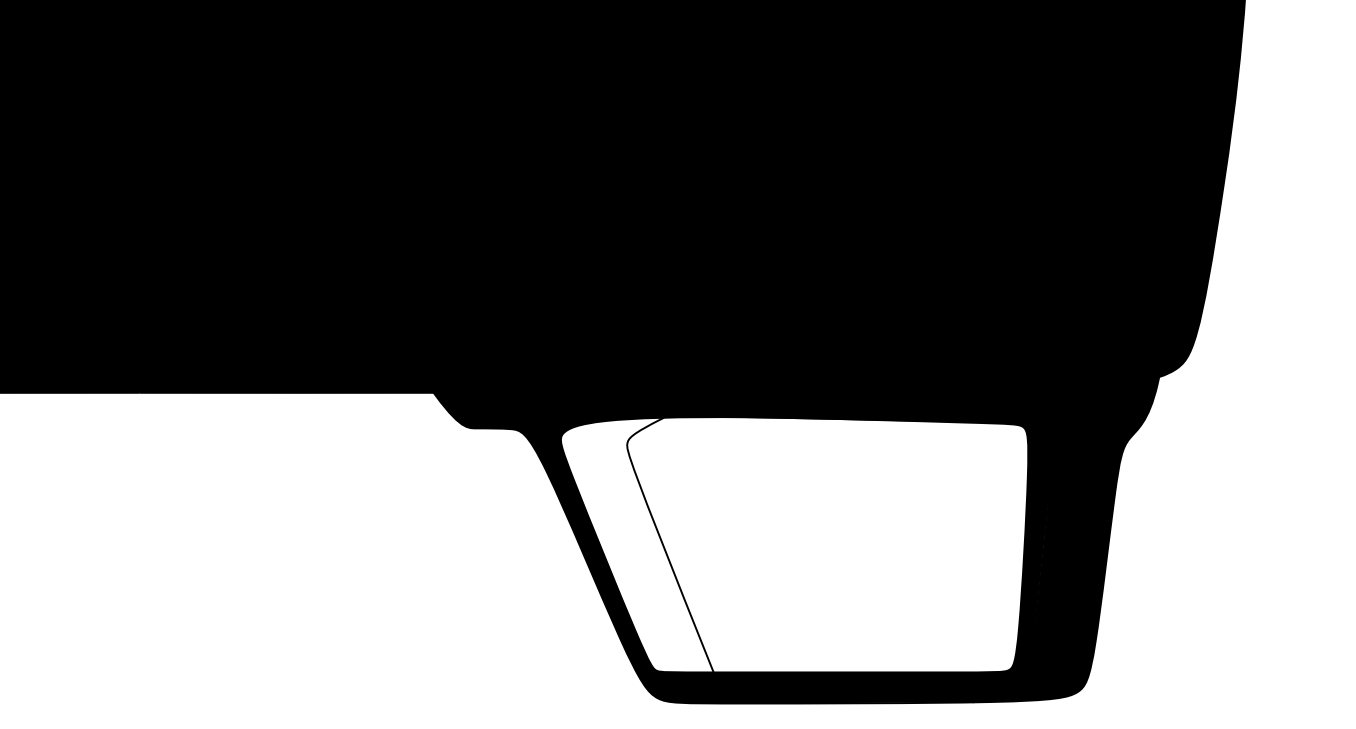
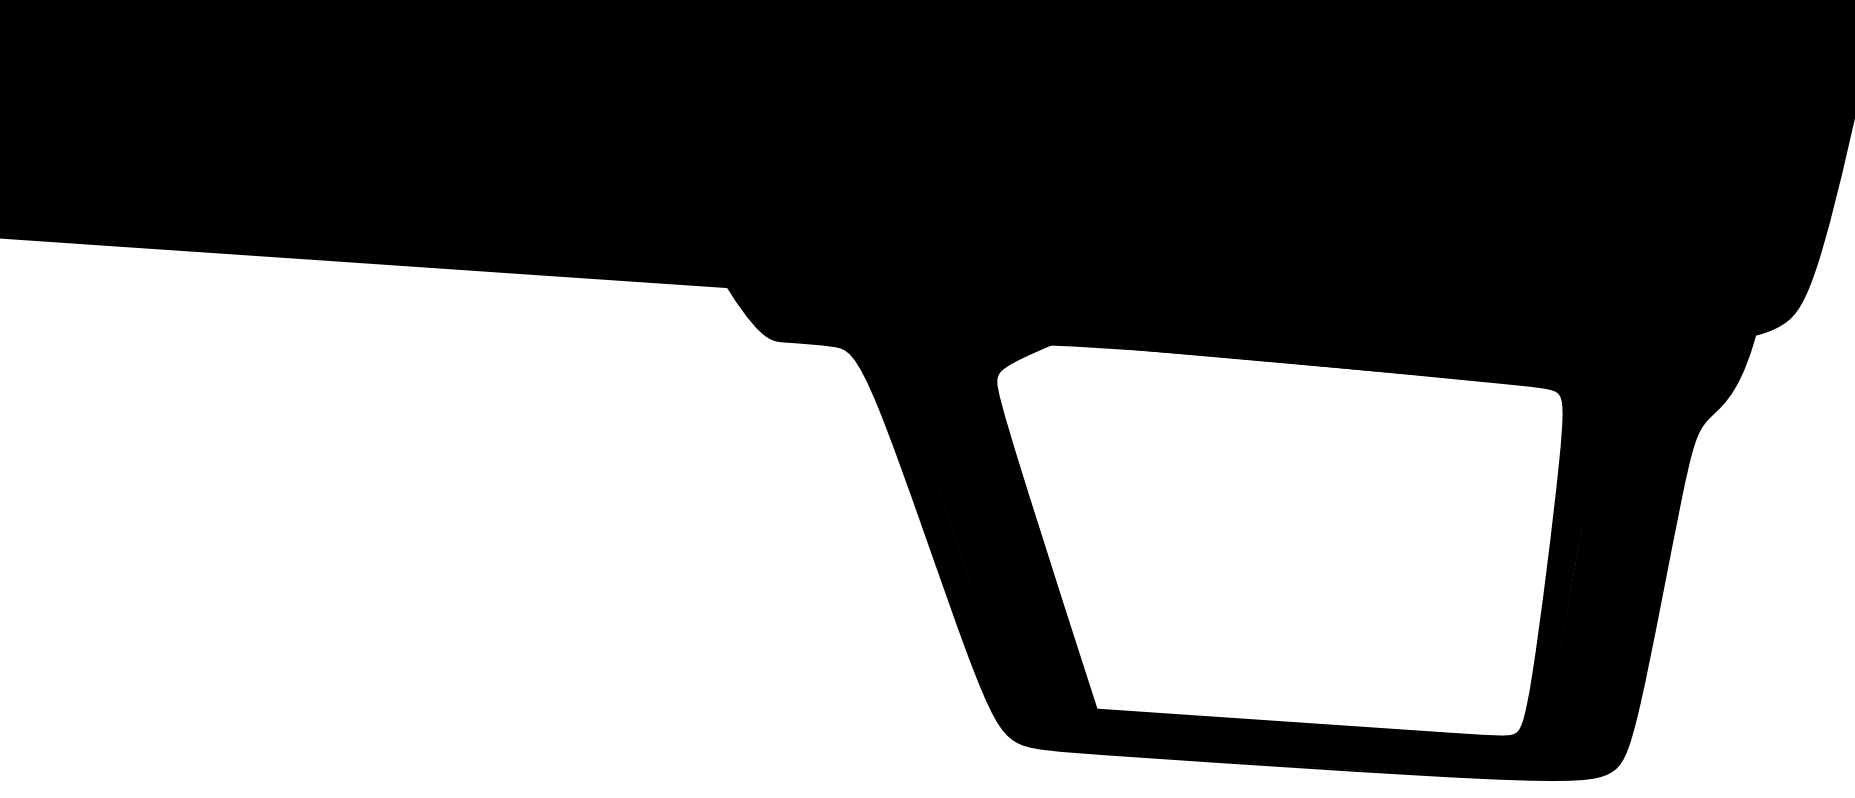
fill: (636, 544) -> (999, 521), added

